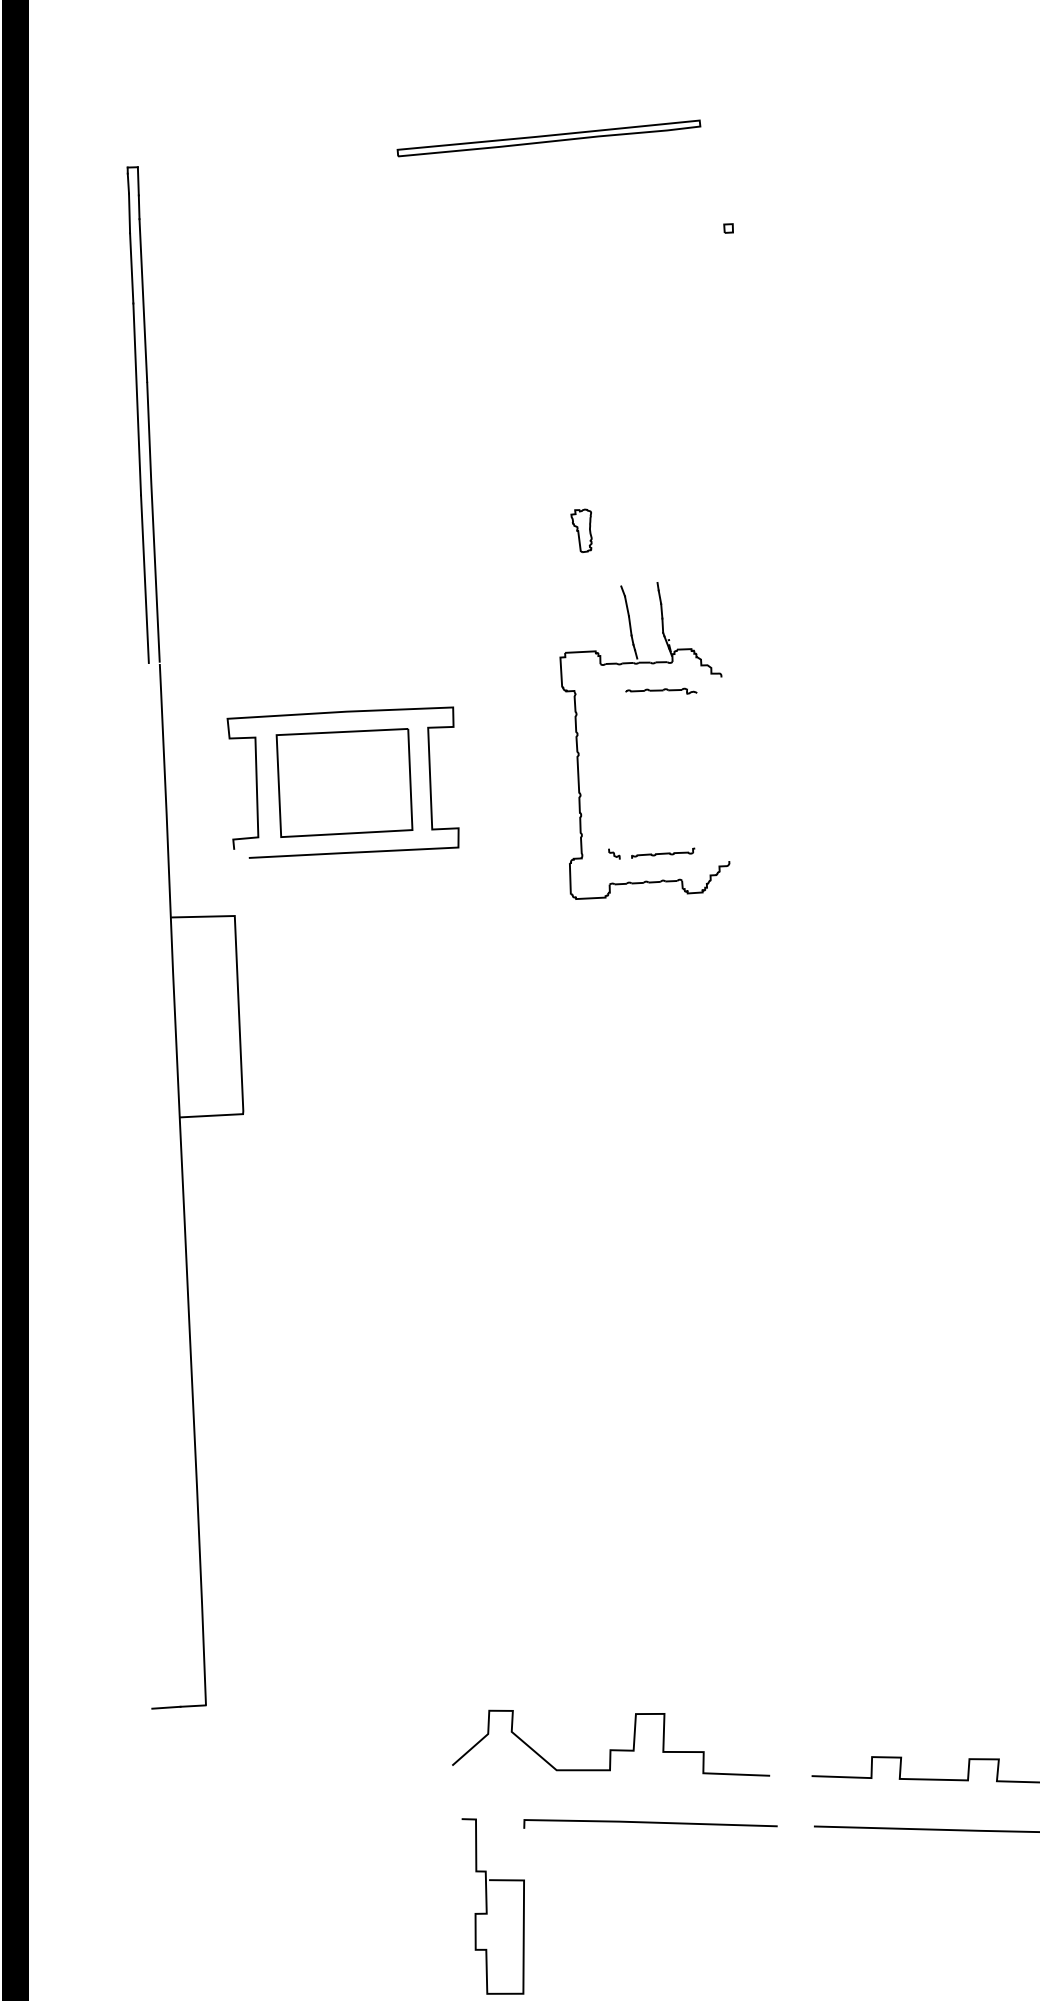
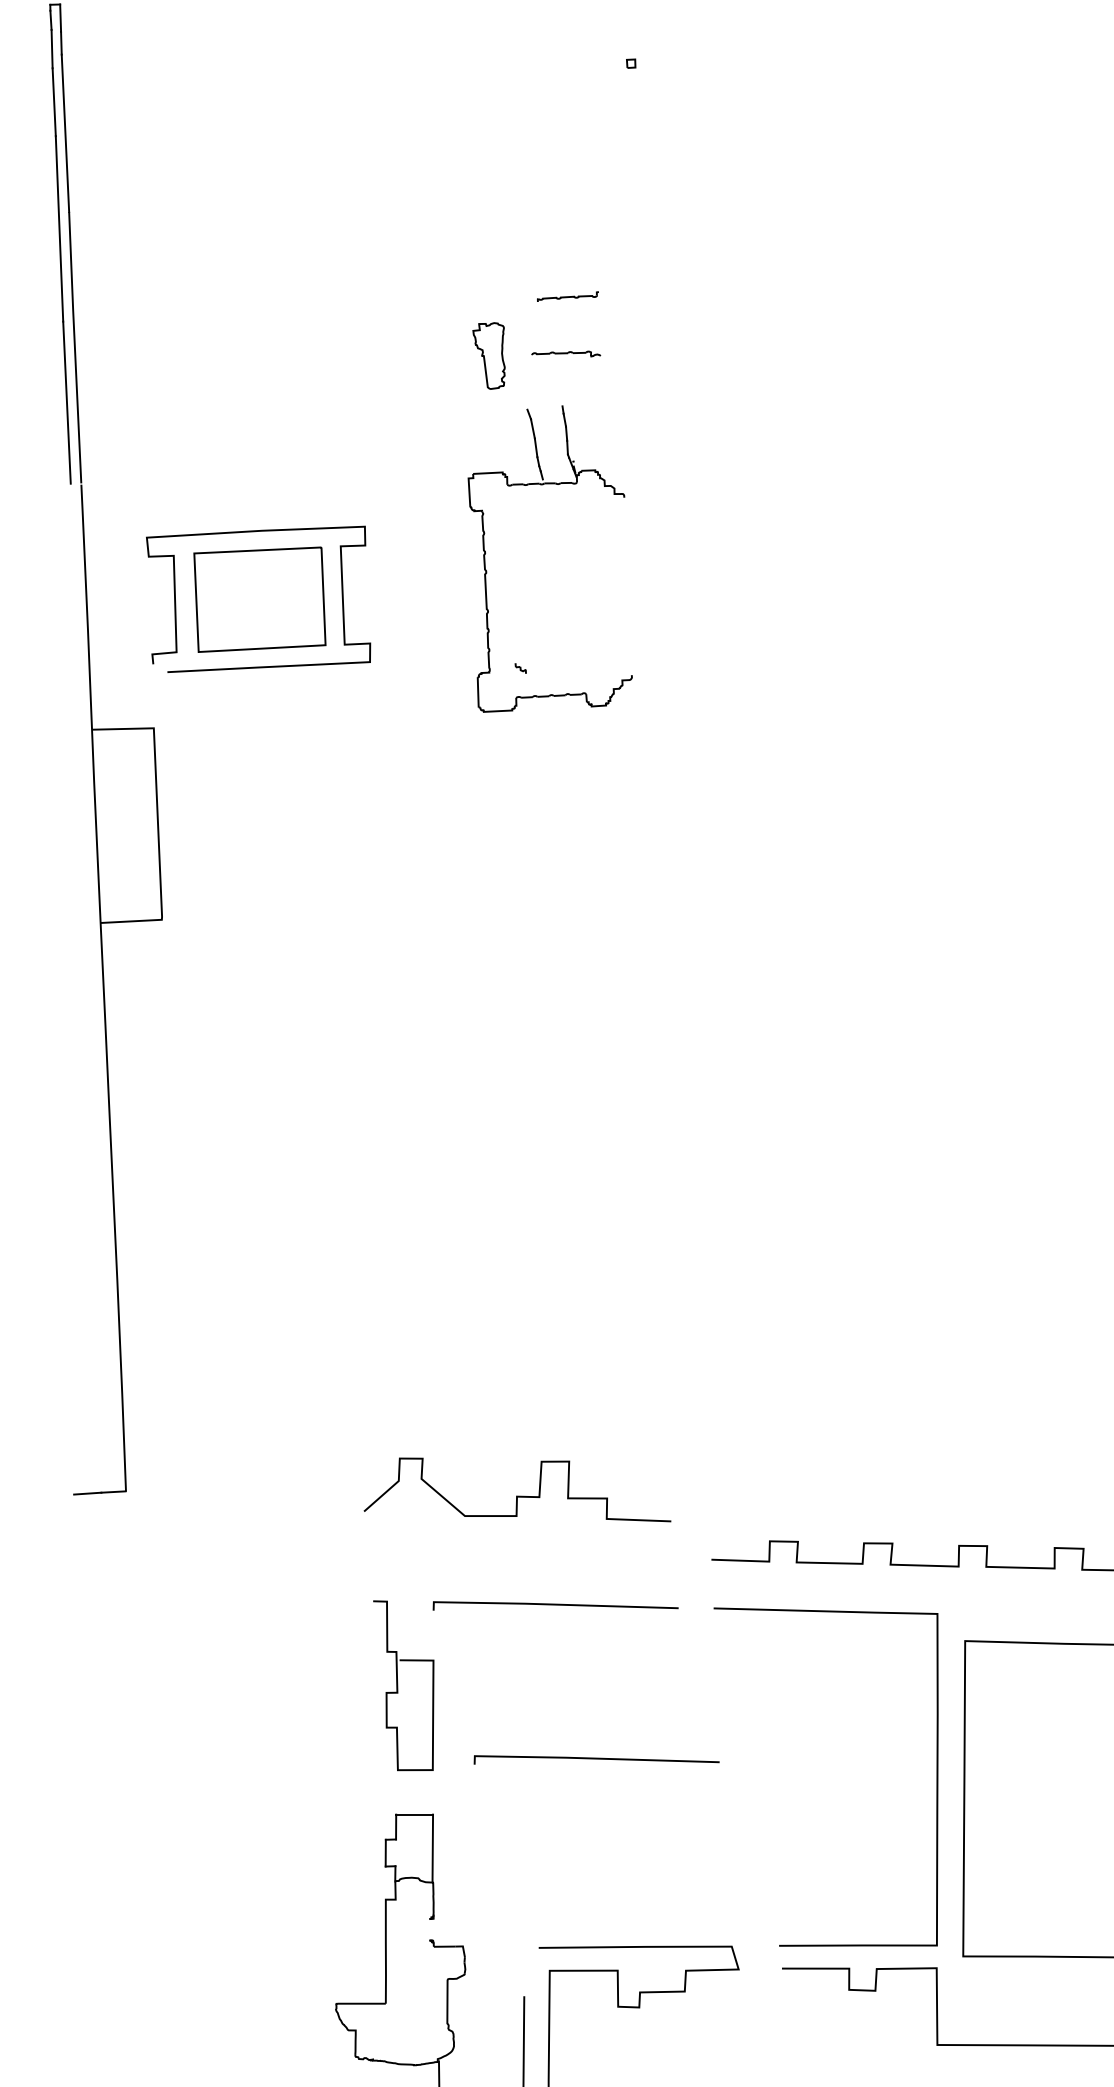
part: (580, 530) -> (488, 355), size x1.6
part: (661, 690) -> (566, 353), moved
part: (662, 853) -> (567, 296), moved
curve: (610, 1748) -> (517, 1495), moved
line: (692, 1982) -> (596, 1759), added

